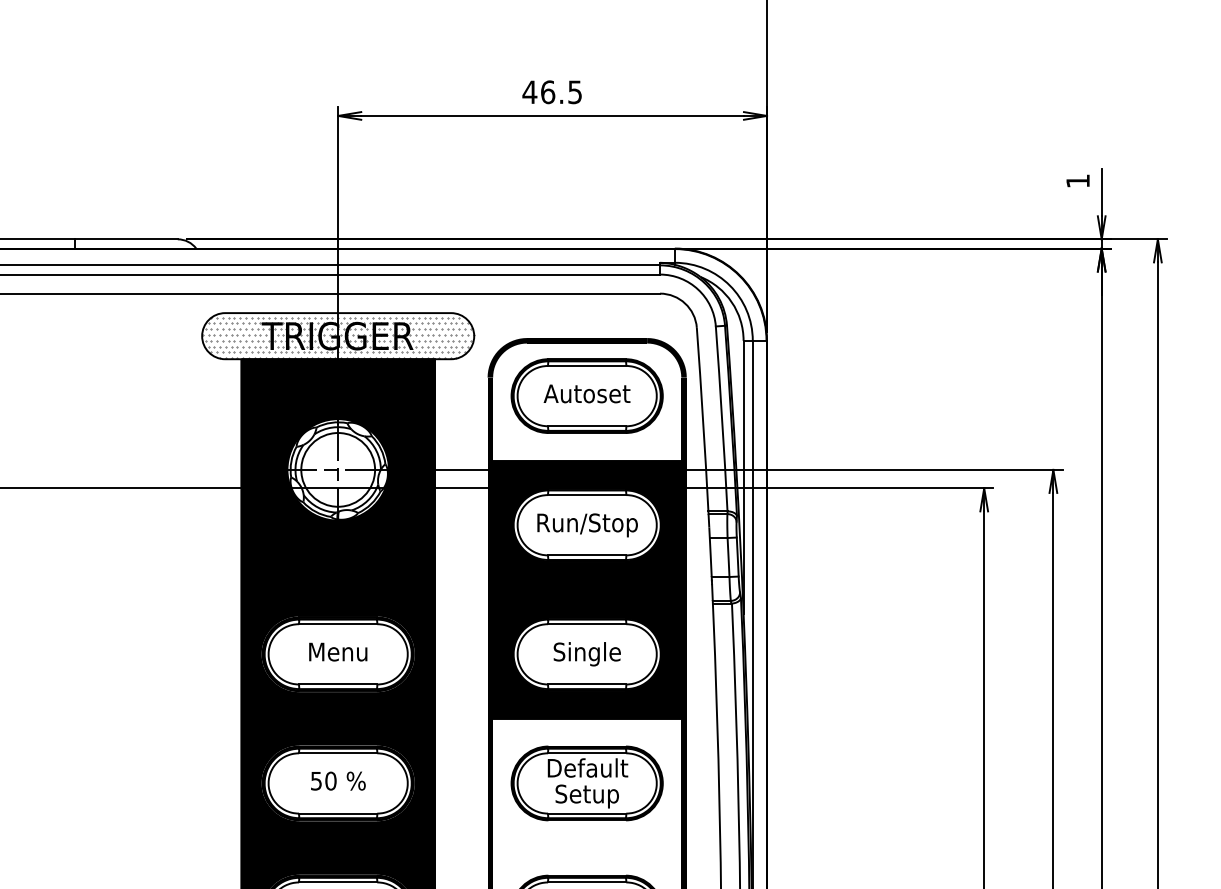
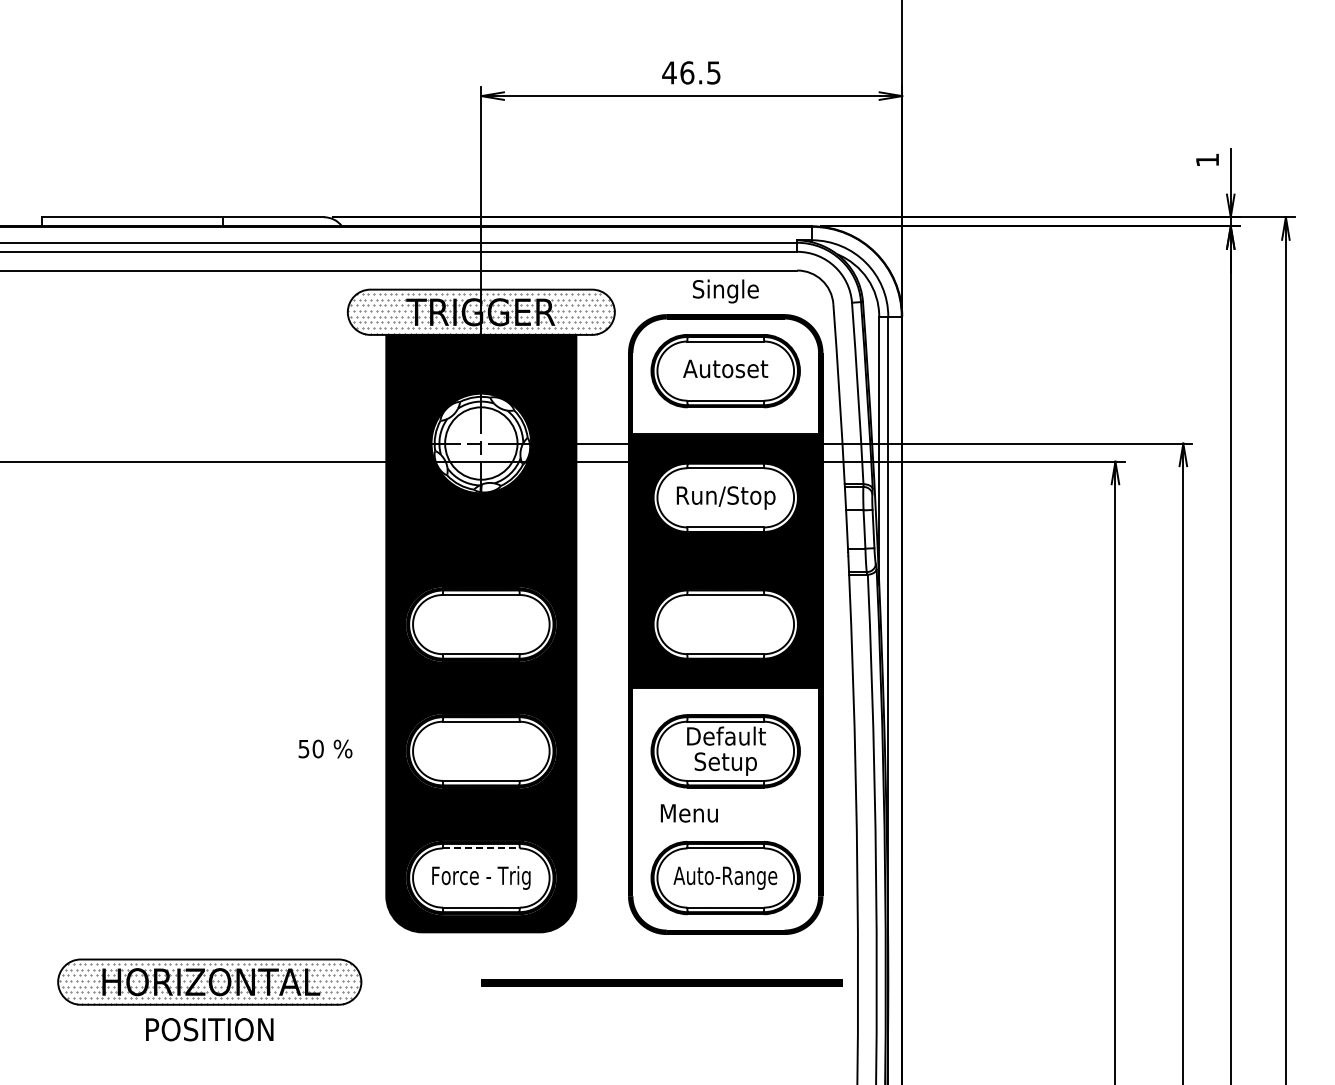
text: (337, 652) -> (688, 813), moved
text: (586, 654) -> (725, 291), moved
text: (338, 780) -> (325, 748), moved
line: (338, 882) -> (481, 848), solid -> dashed

